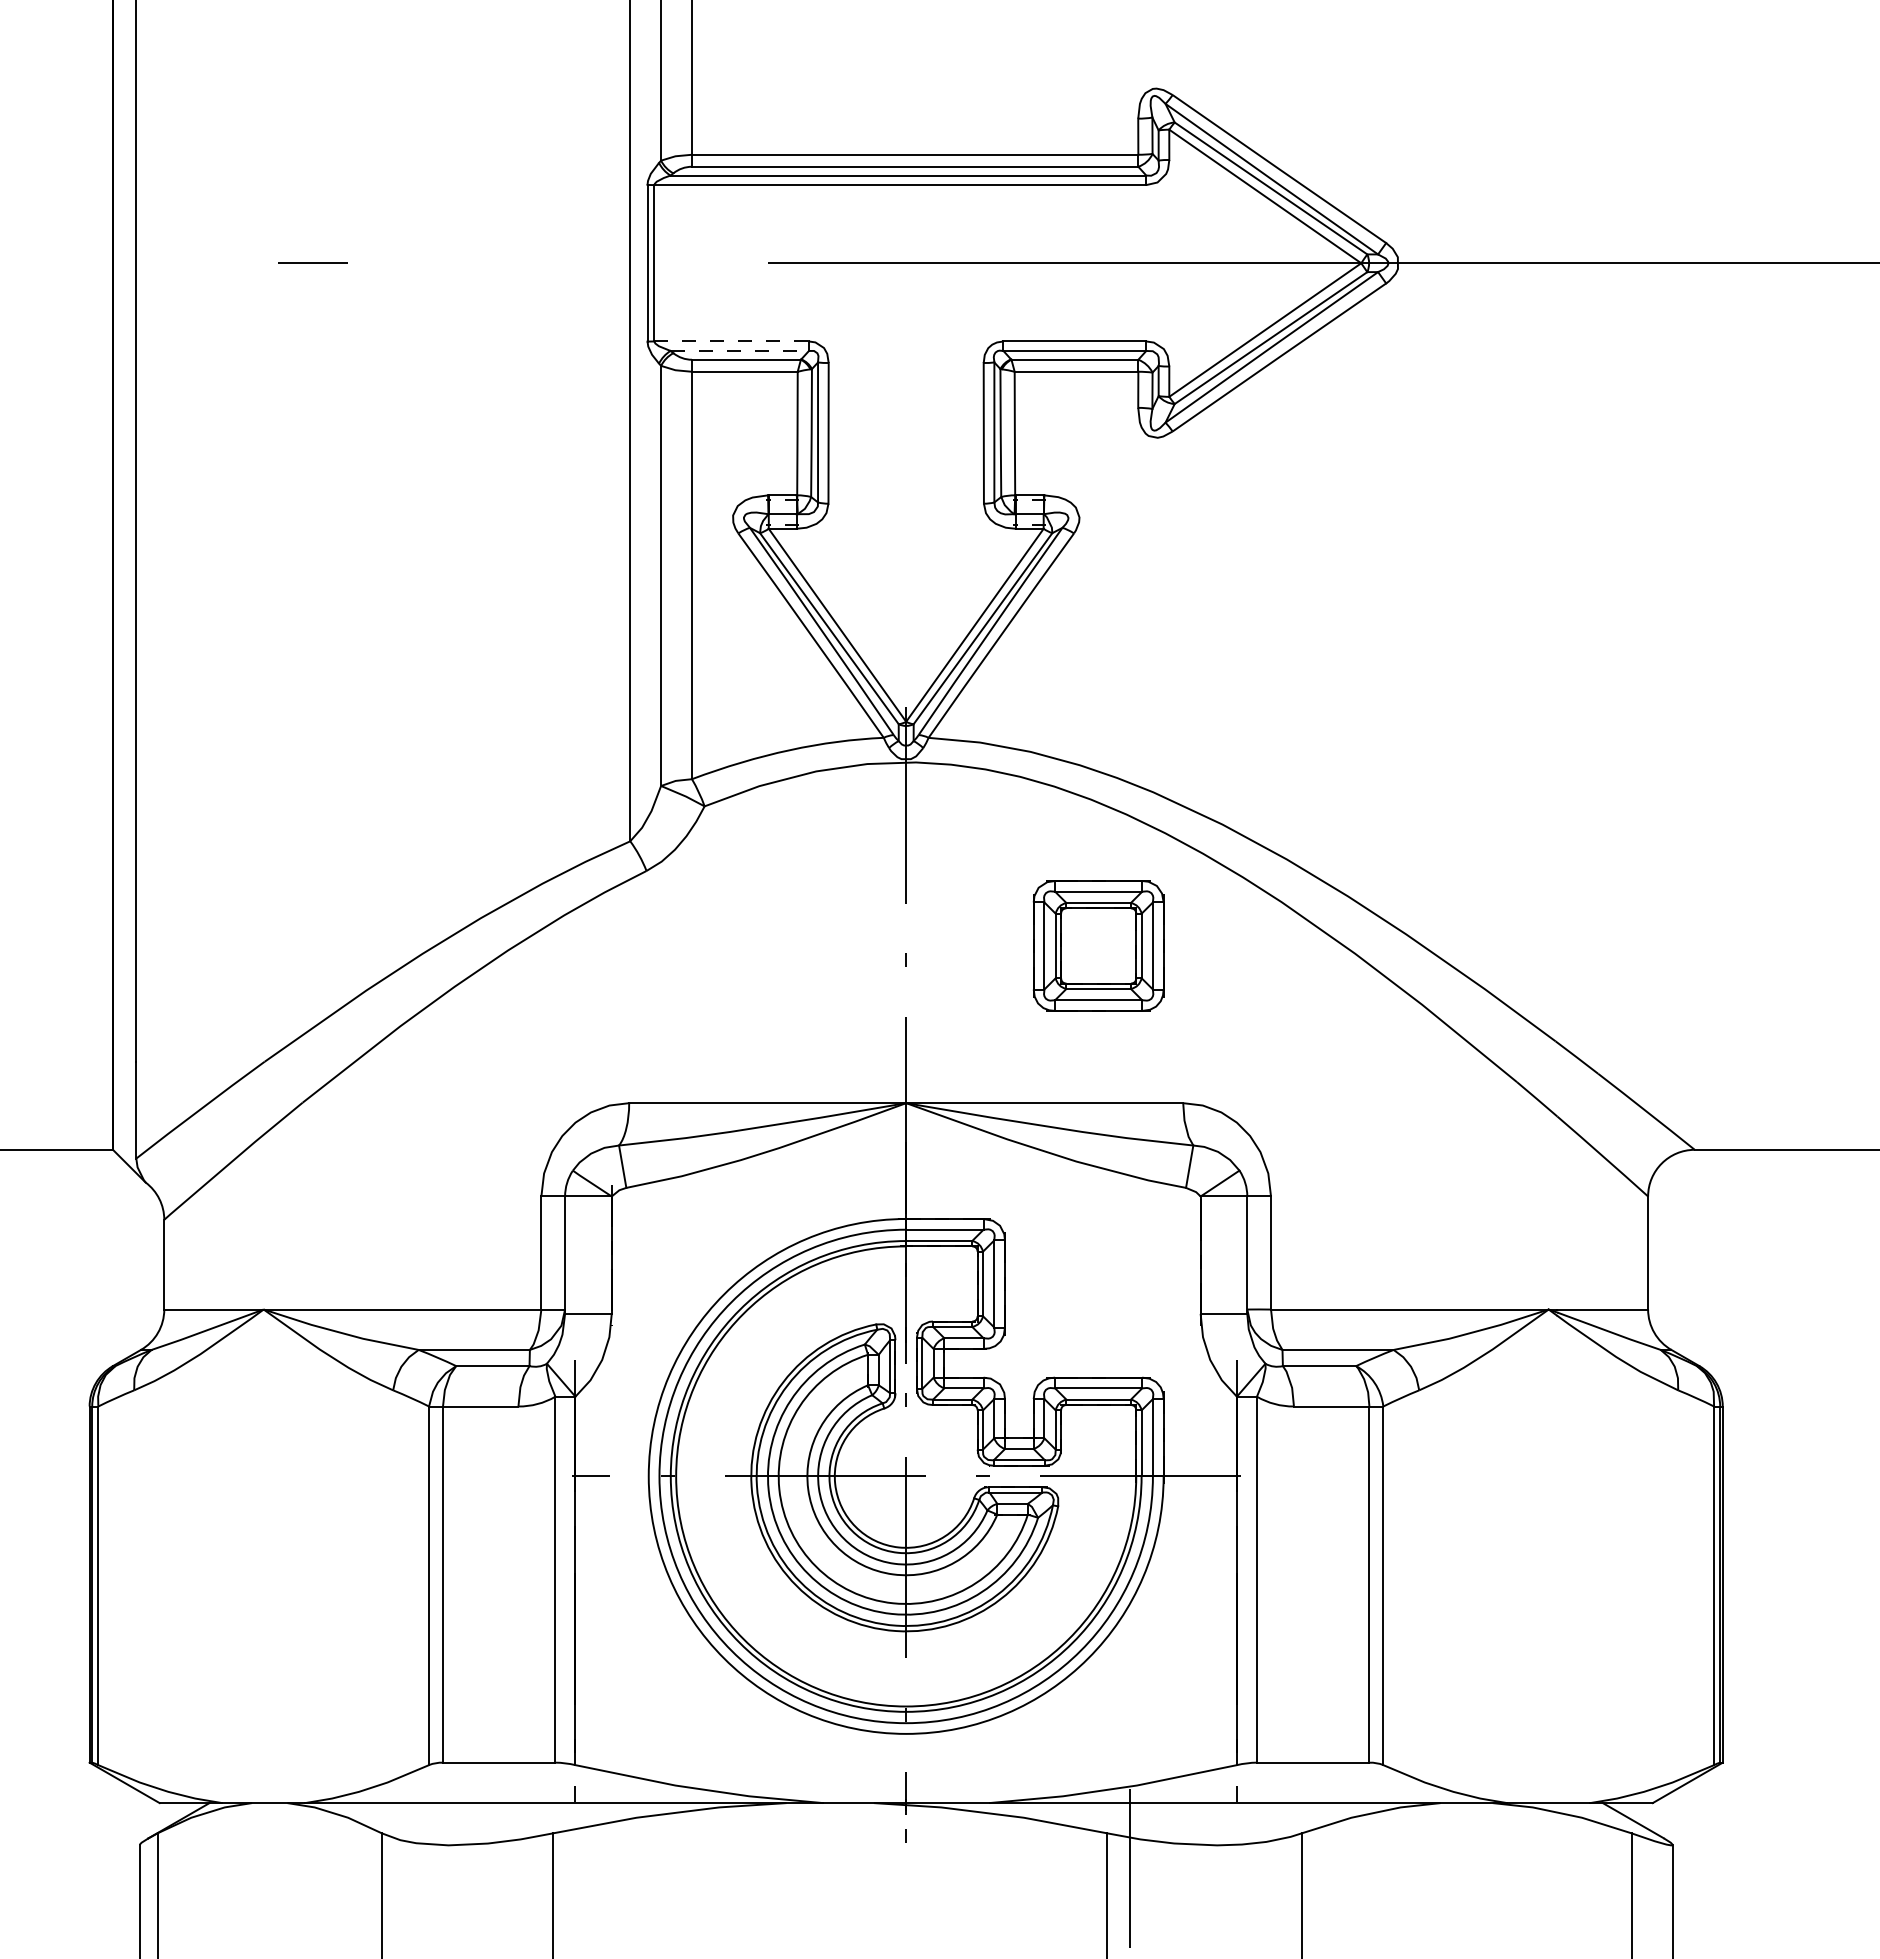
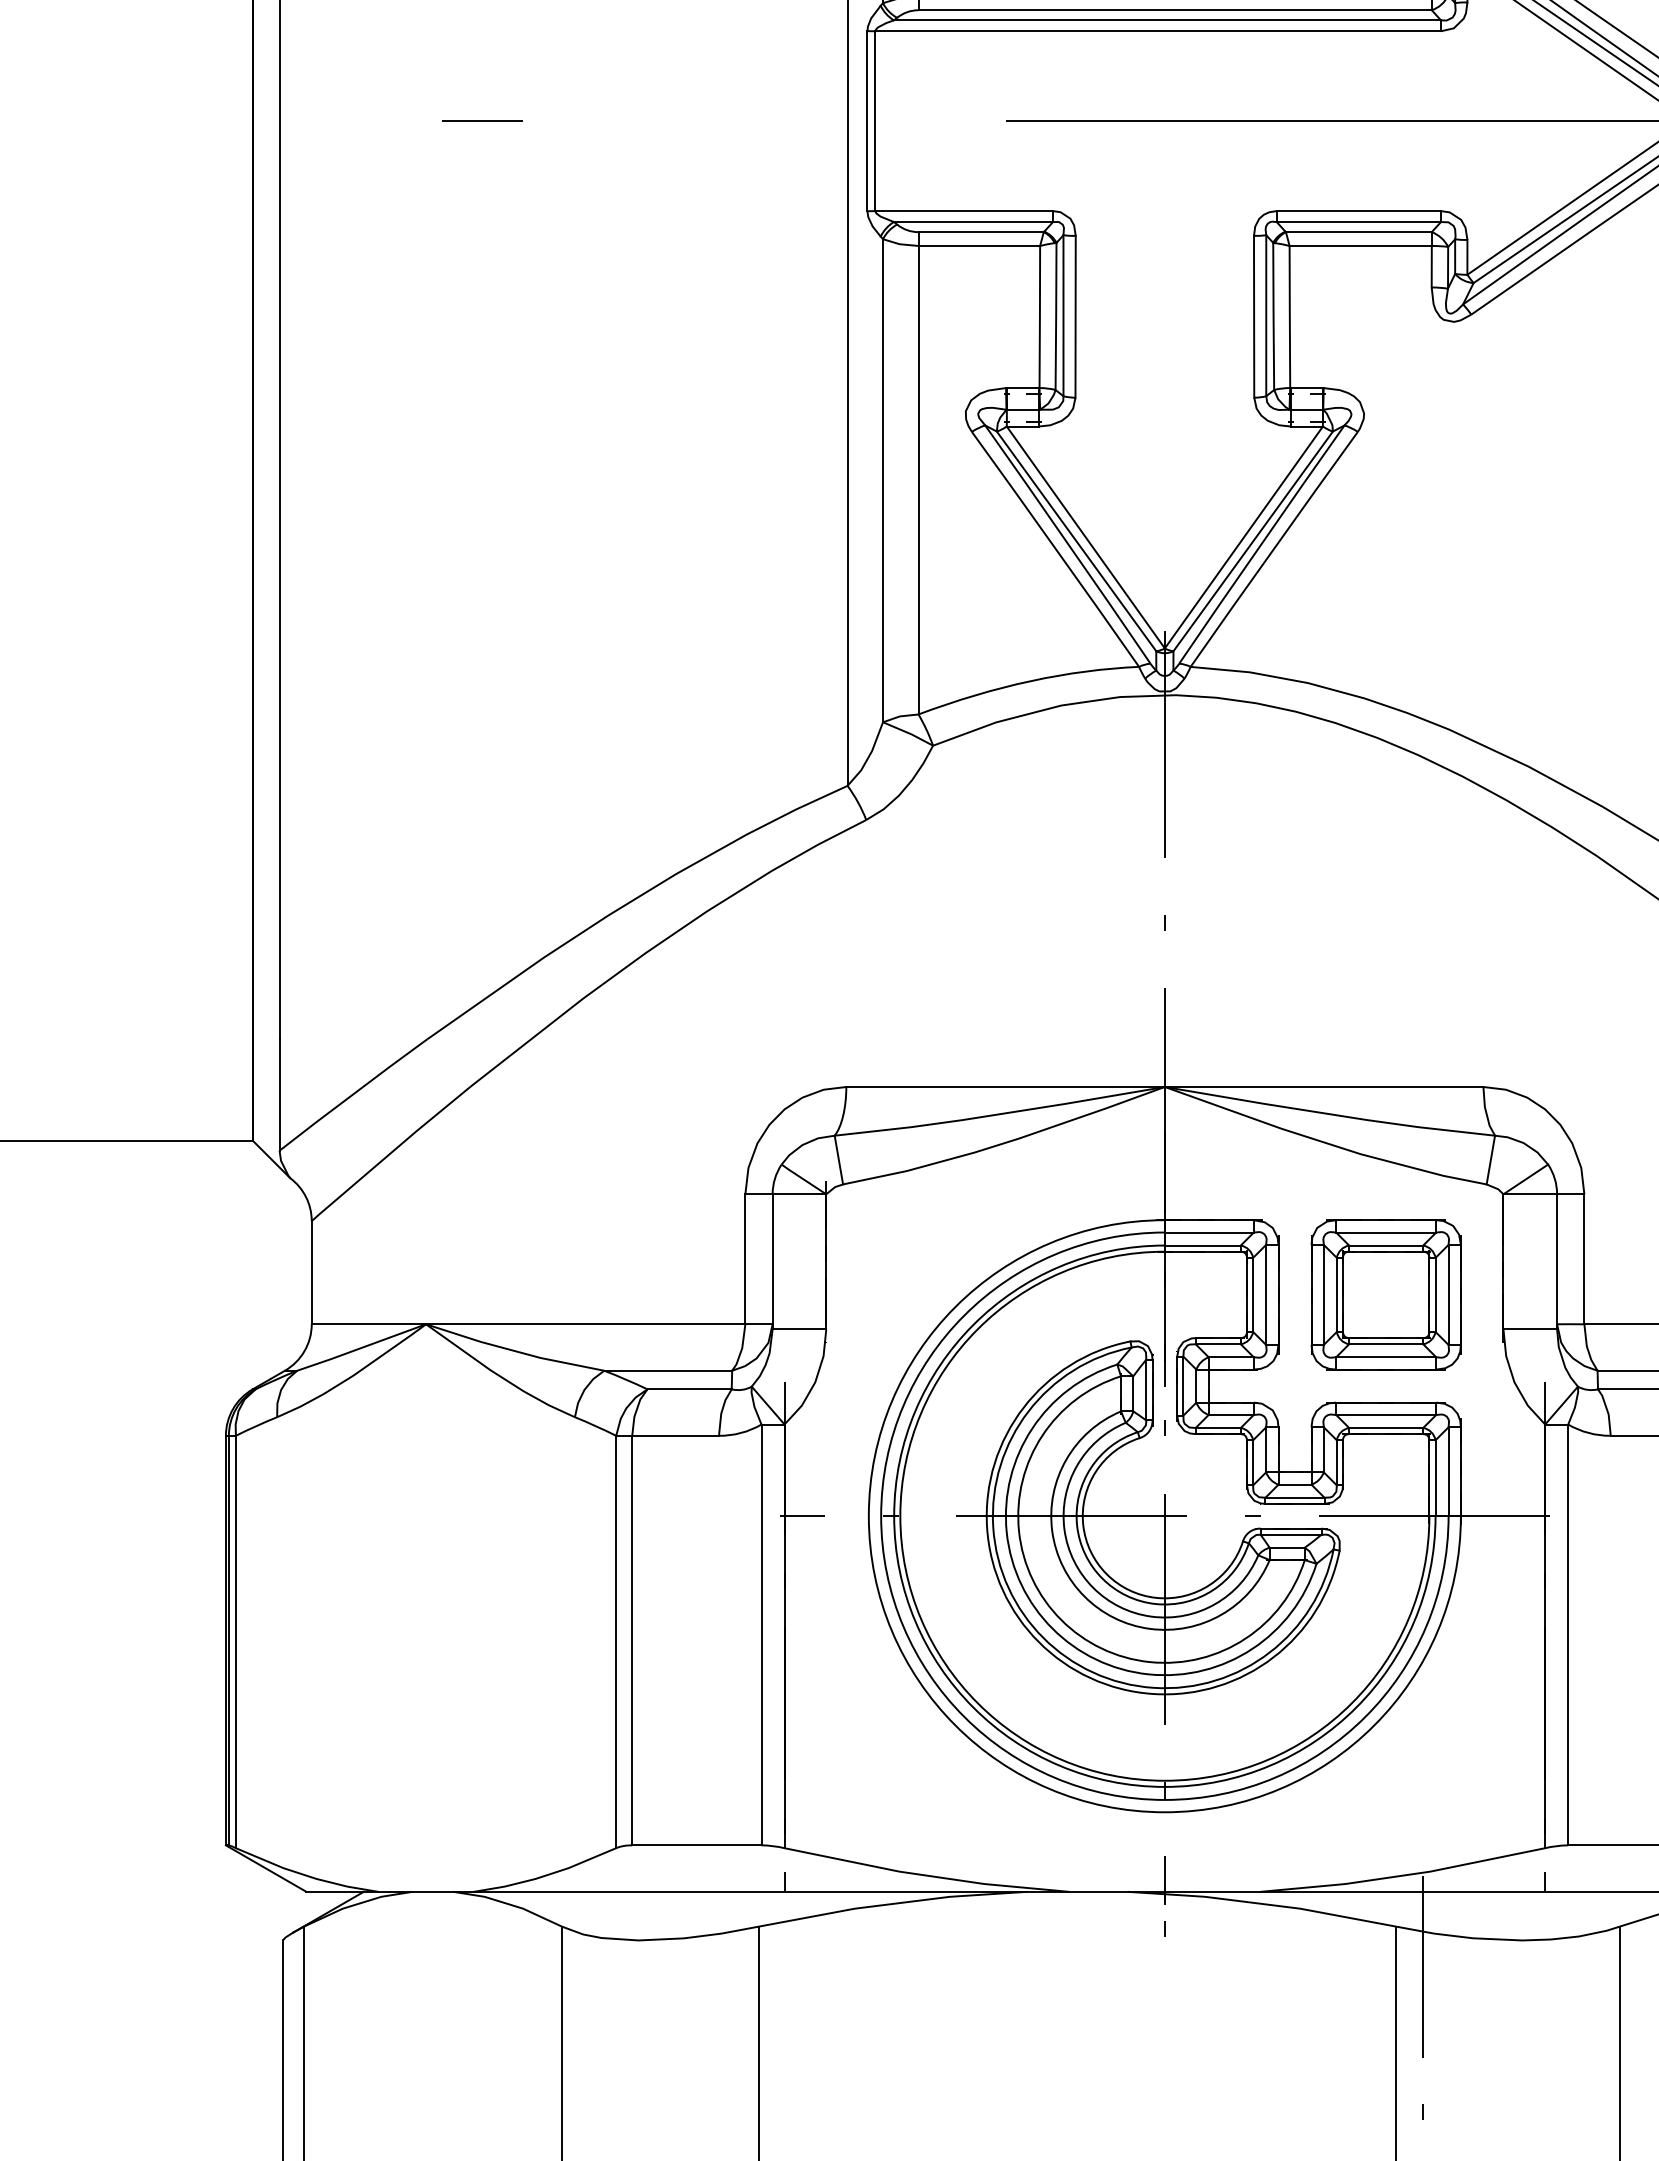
line: (732, 341) -> (965, 211), dashed -> solid
line: (740, 350) -> (974, 221), dashed -> solid
part: (1098, 945) -> (1385, 1294), moved

